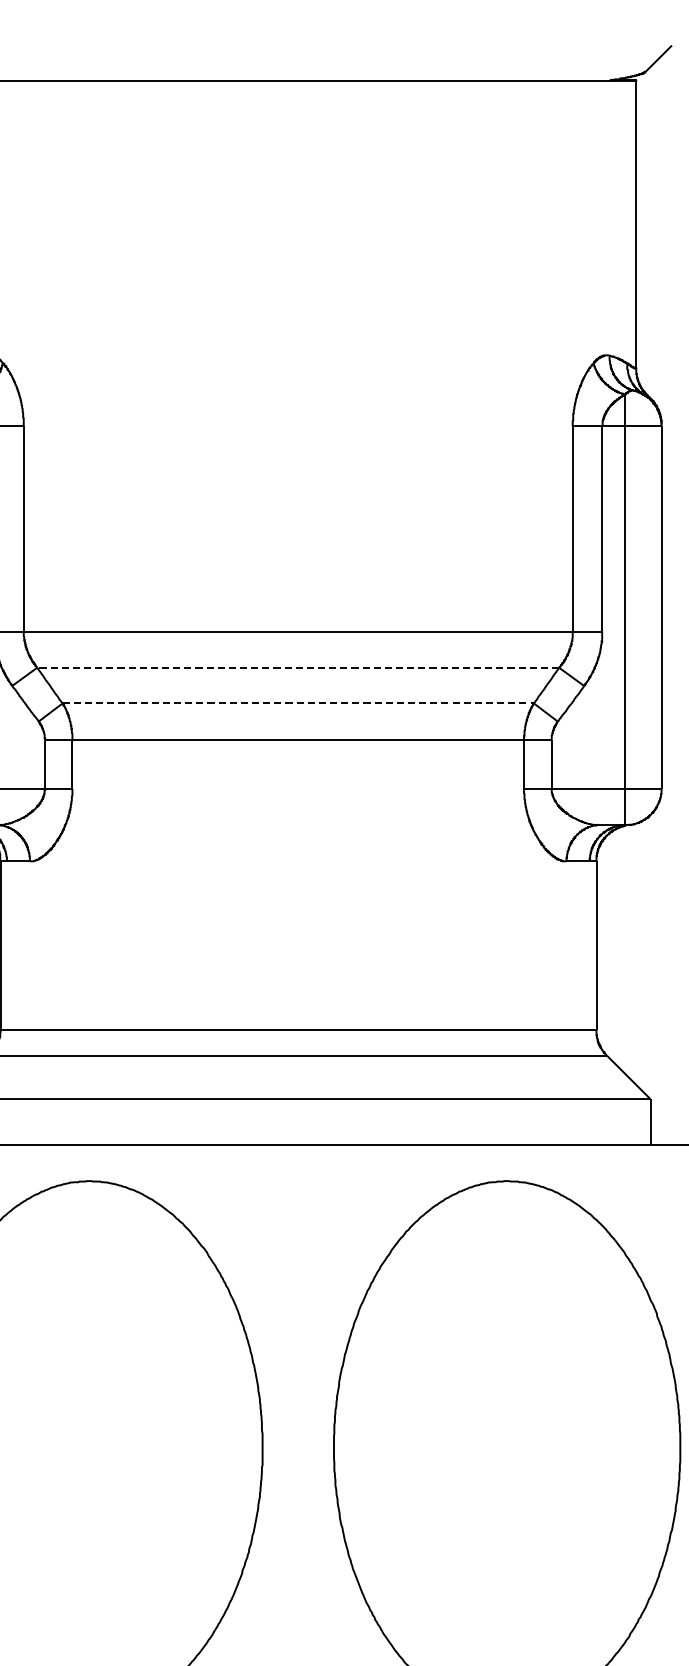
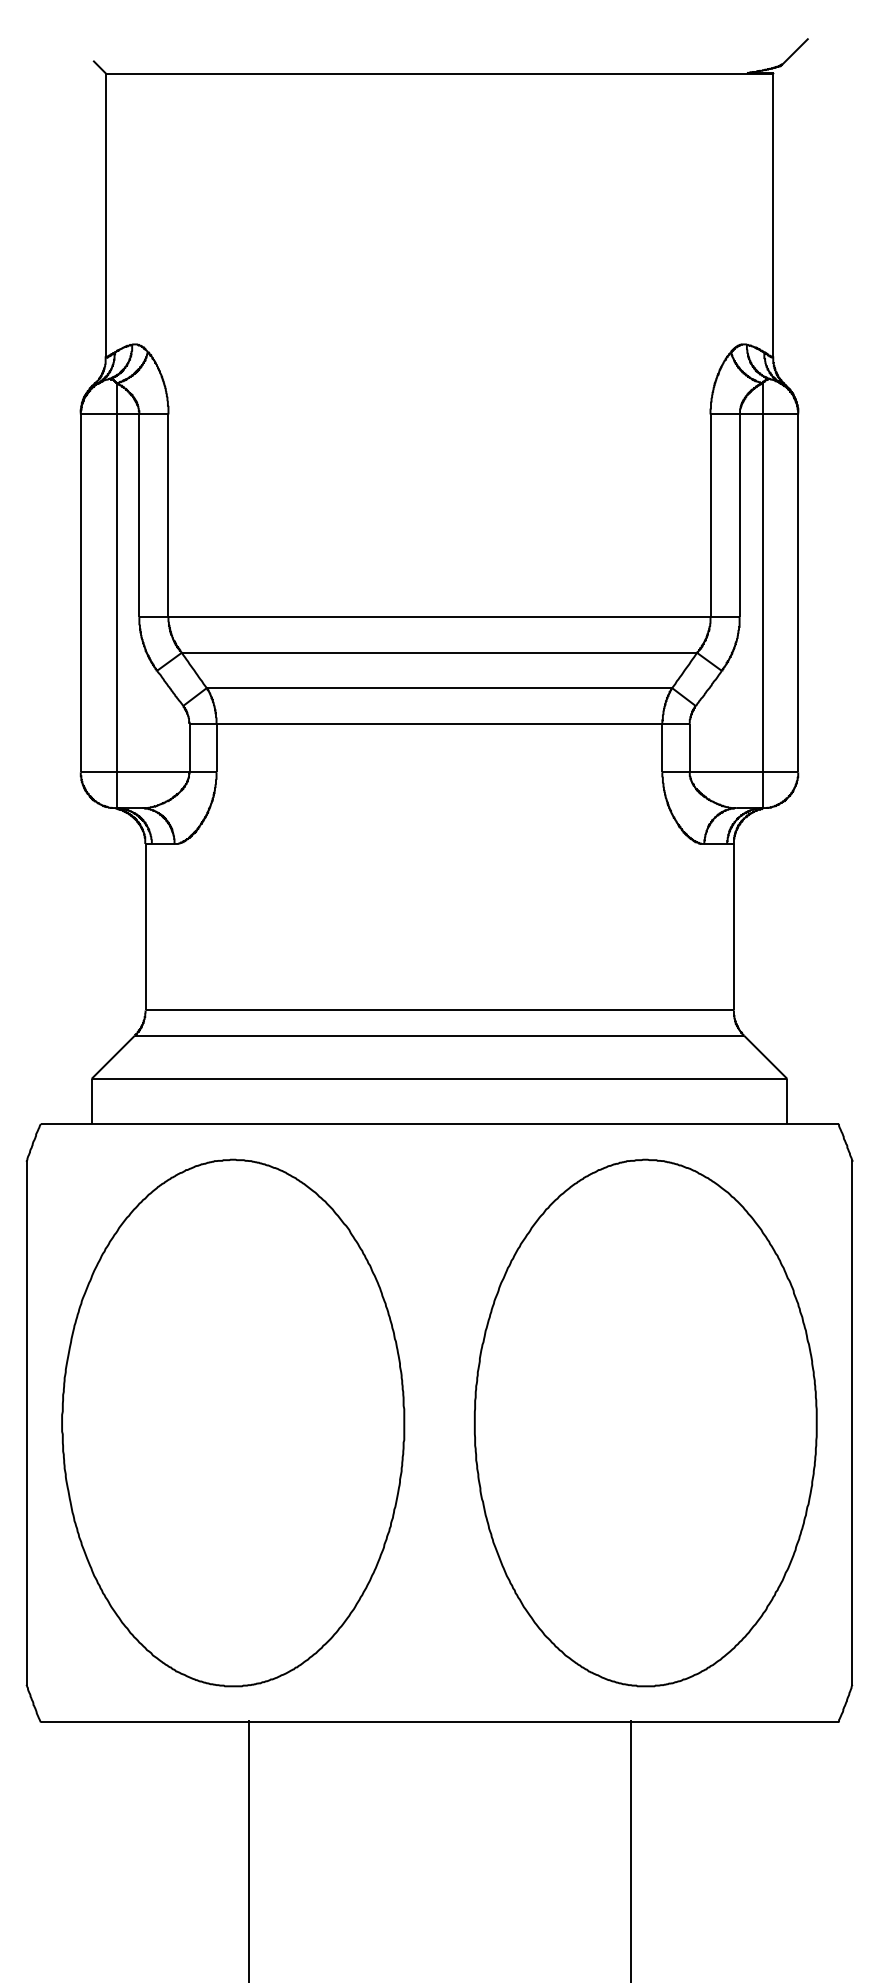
line: (298, 667) -> (439, 652), dashed -> solid
line: (298, 703) -> (439, 688), dashed -> solid

